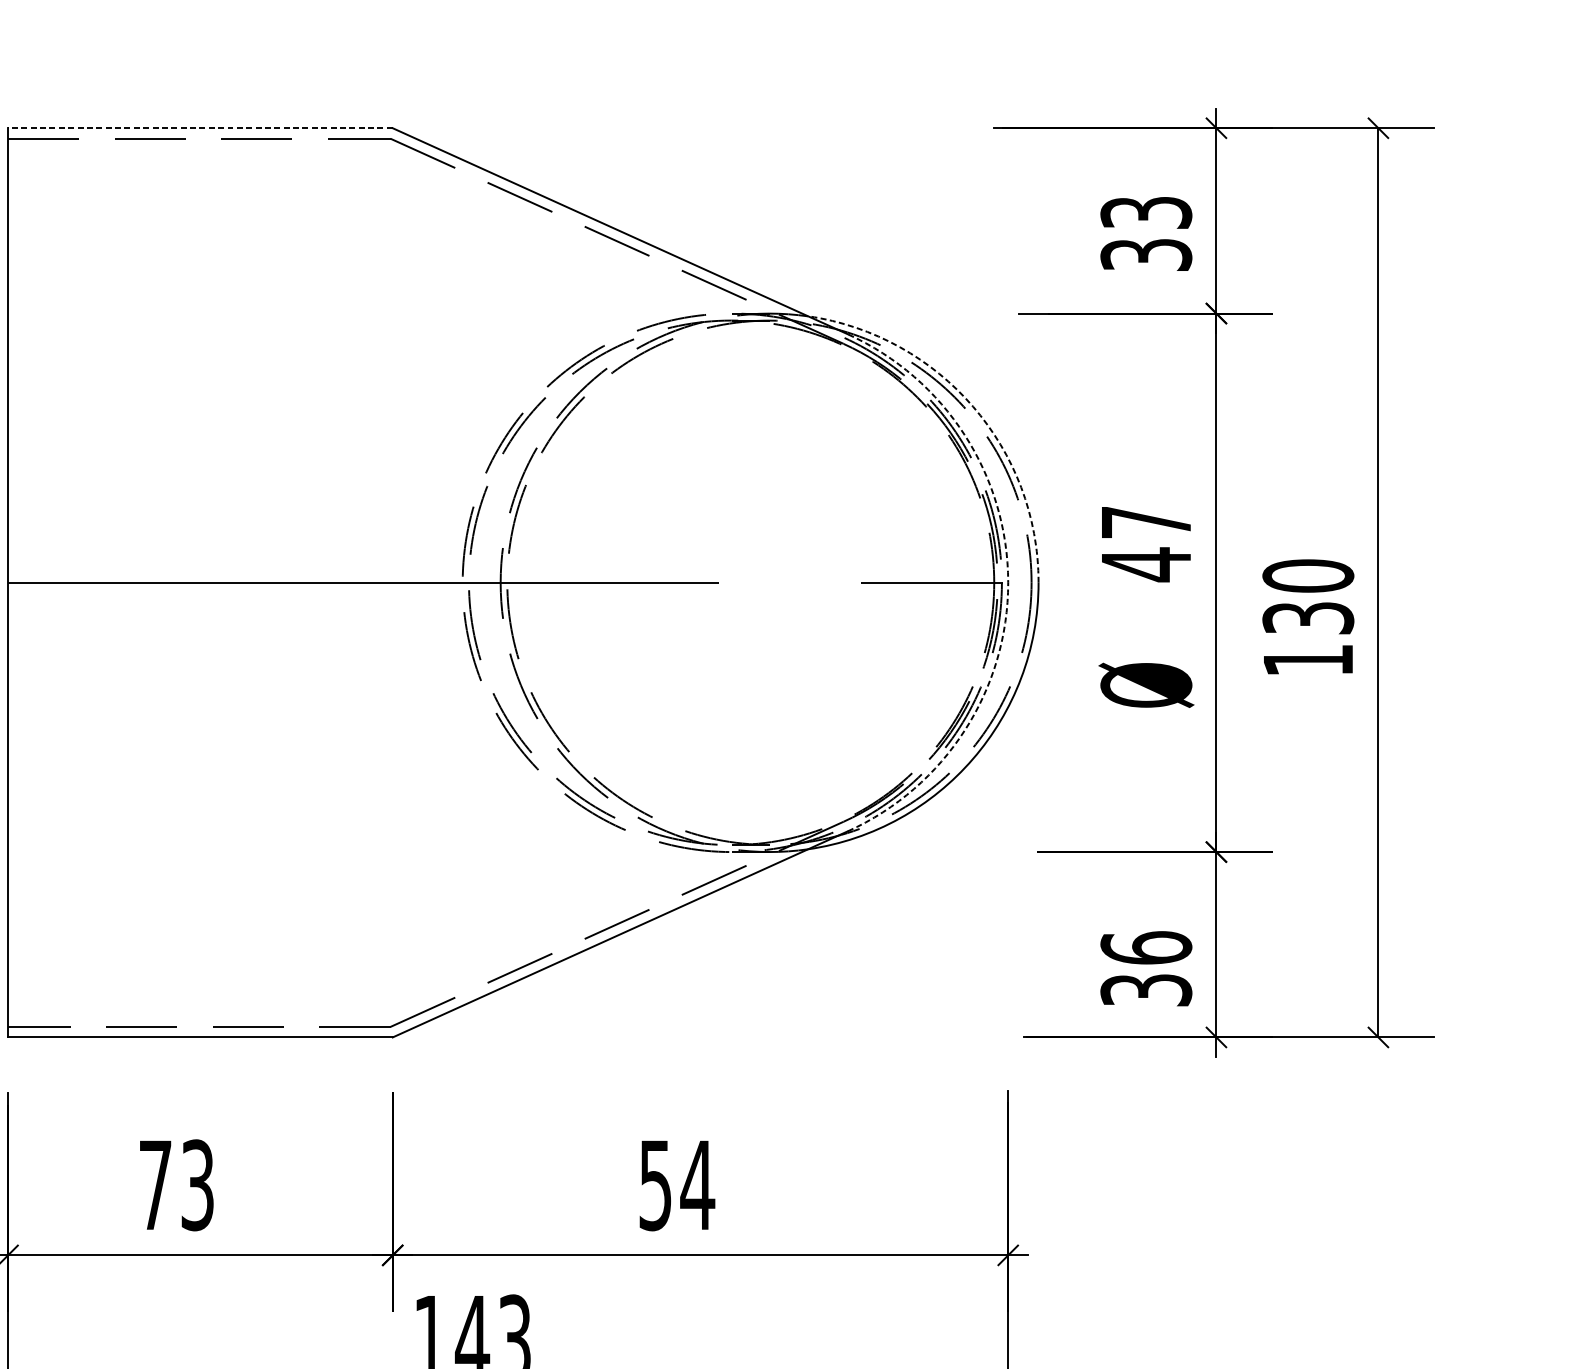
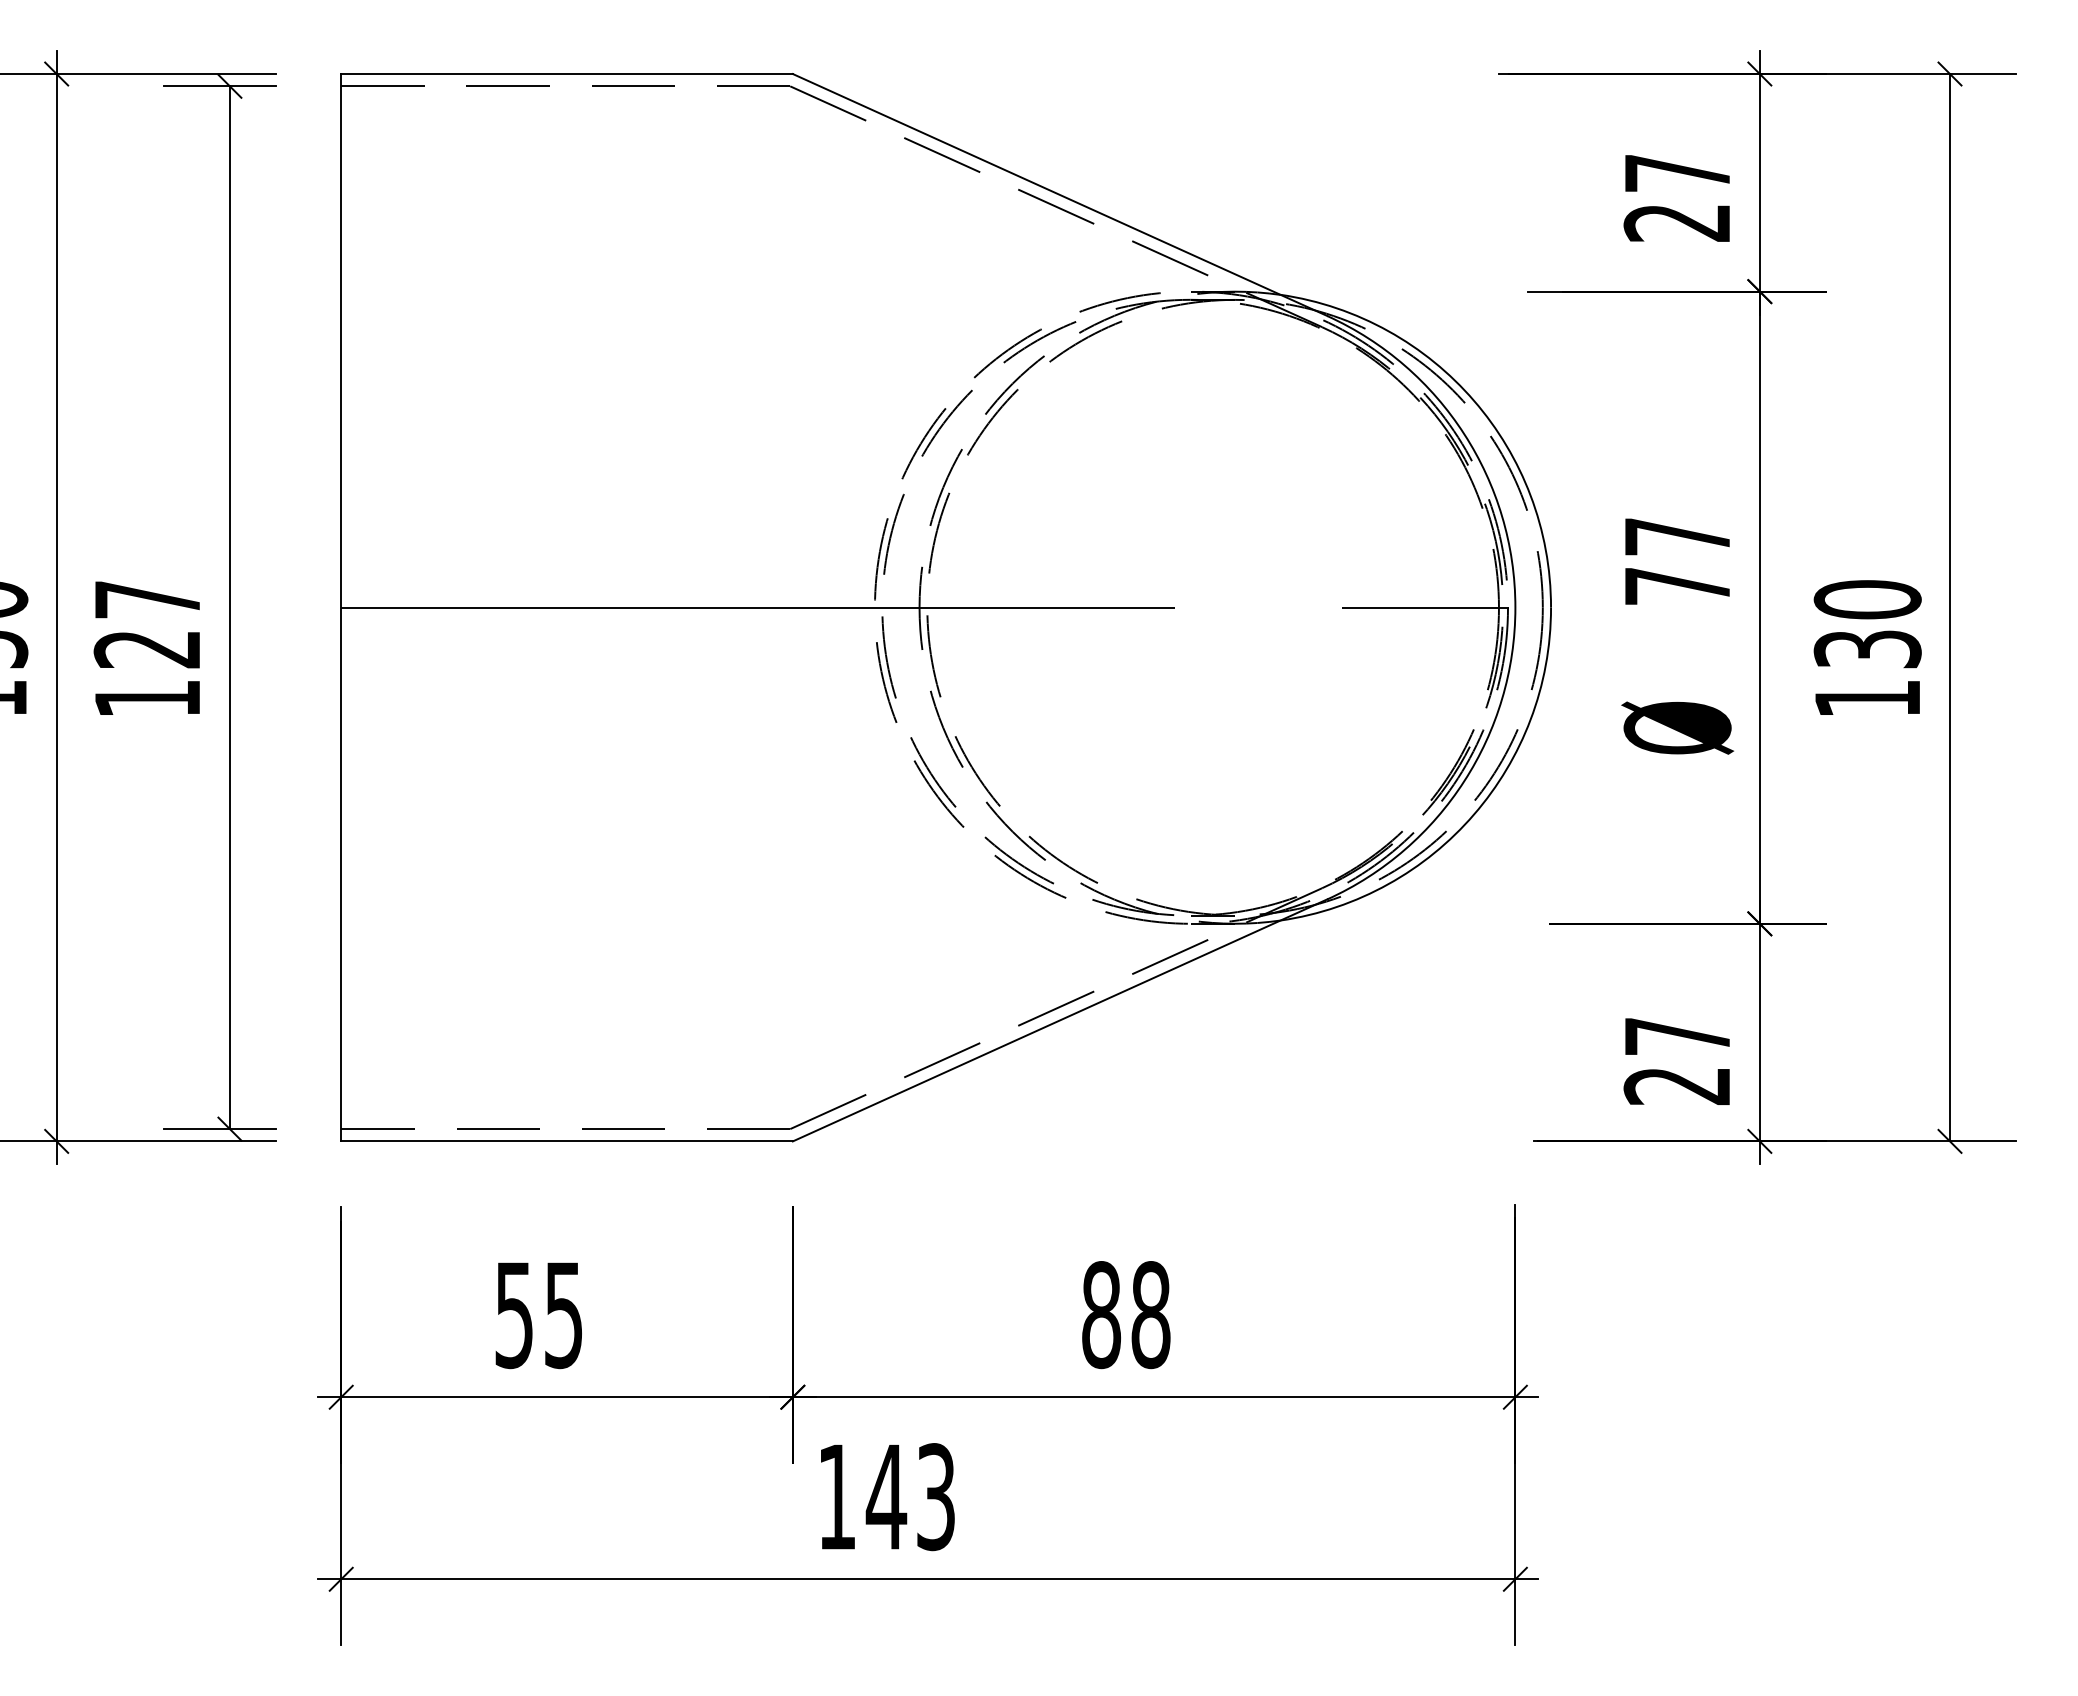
line: (200, 128) -> (567, 74), dashed -> solid
text: (1146, 233) -> (1677, 197), 33 -> 27
arc: (973, 406) -> (1474, 400), dashed -> solid
text: (1146, 564) -> (1677, 586), 47 -> 77
arc: (1008, 582) -> (1515, 607), dashed -> solid
text: (1146, 968) -> (1677, 1060), 36 -> 27
text: (176, 1185) -> (538, 1315), 73 -> 55
text: (676, 1185) -> (1126, 1315), 54 -> 88

